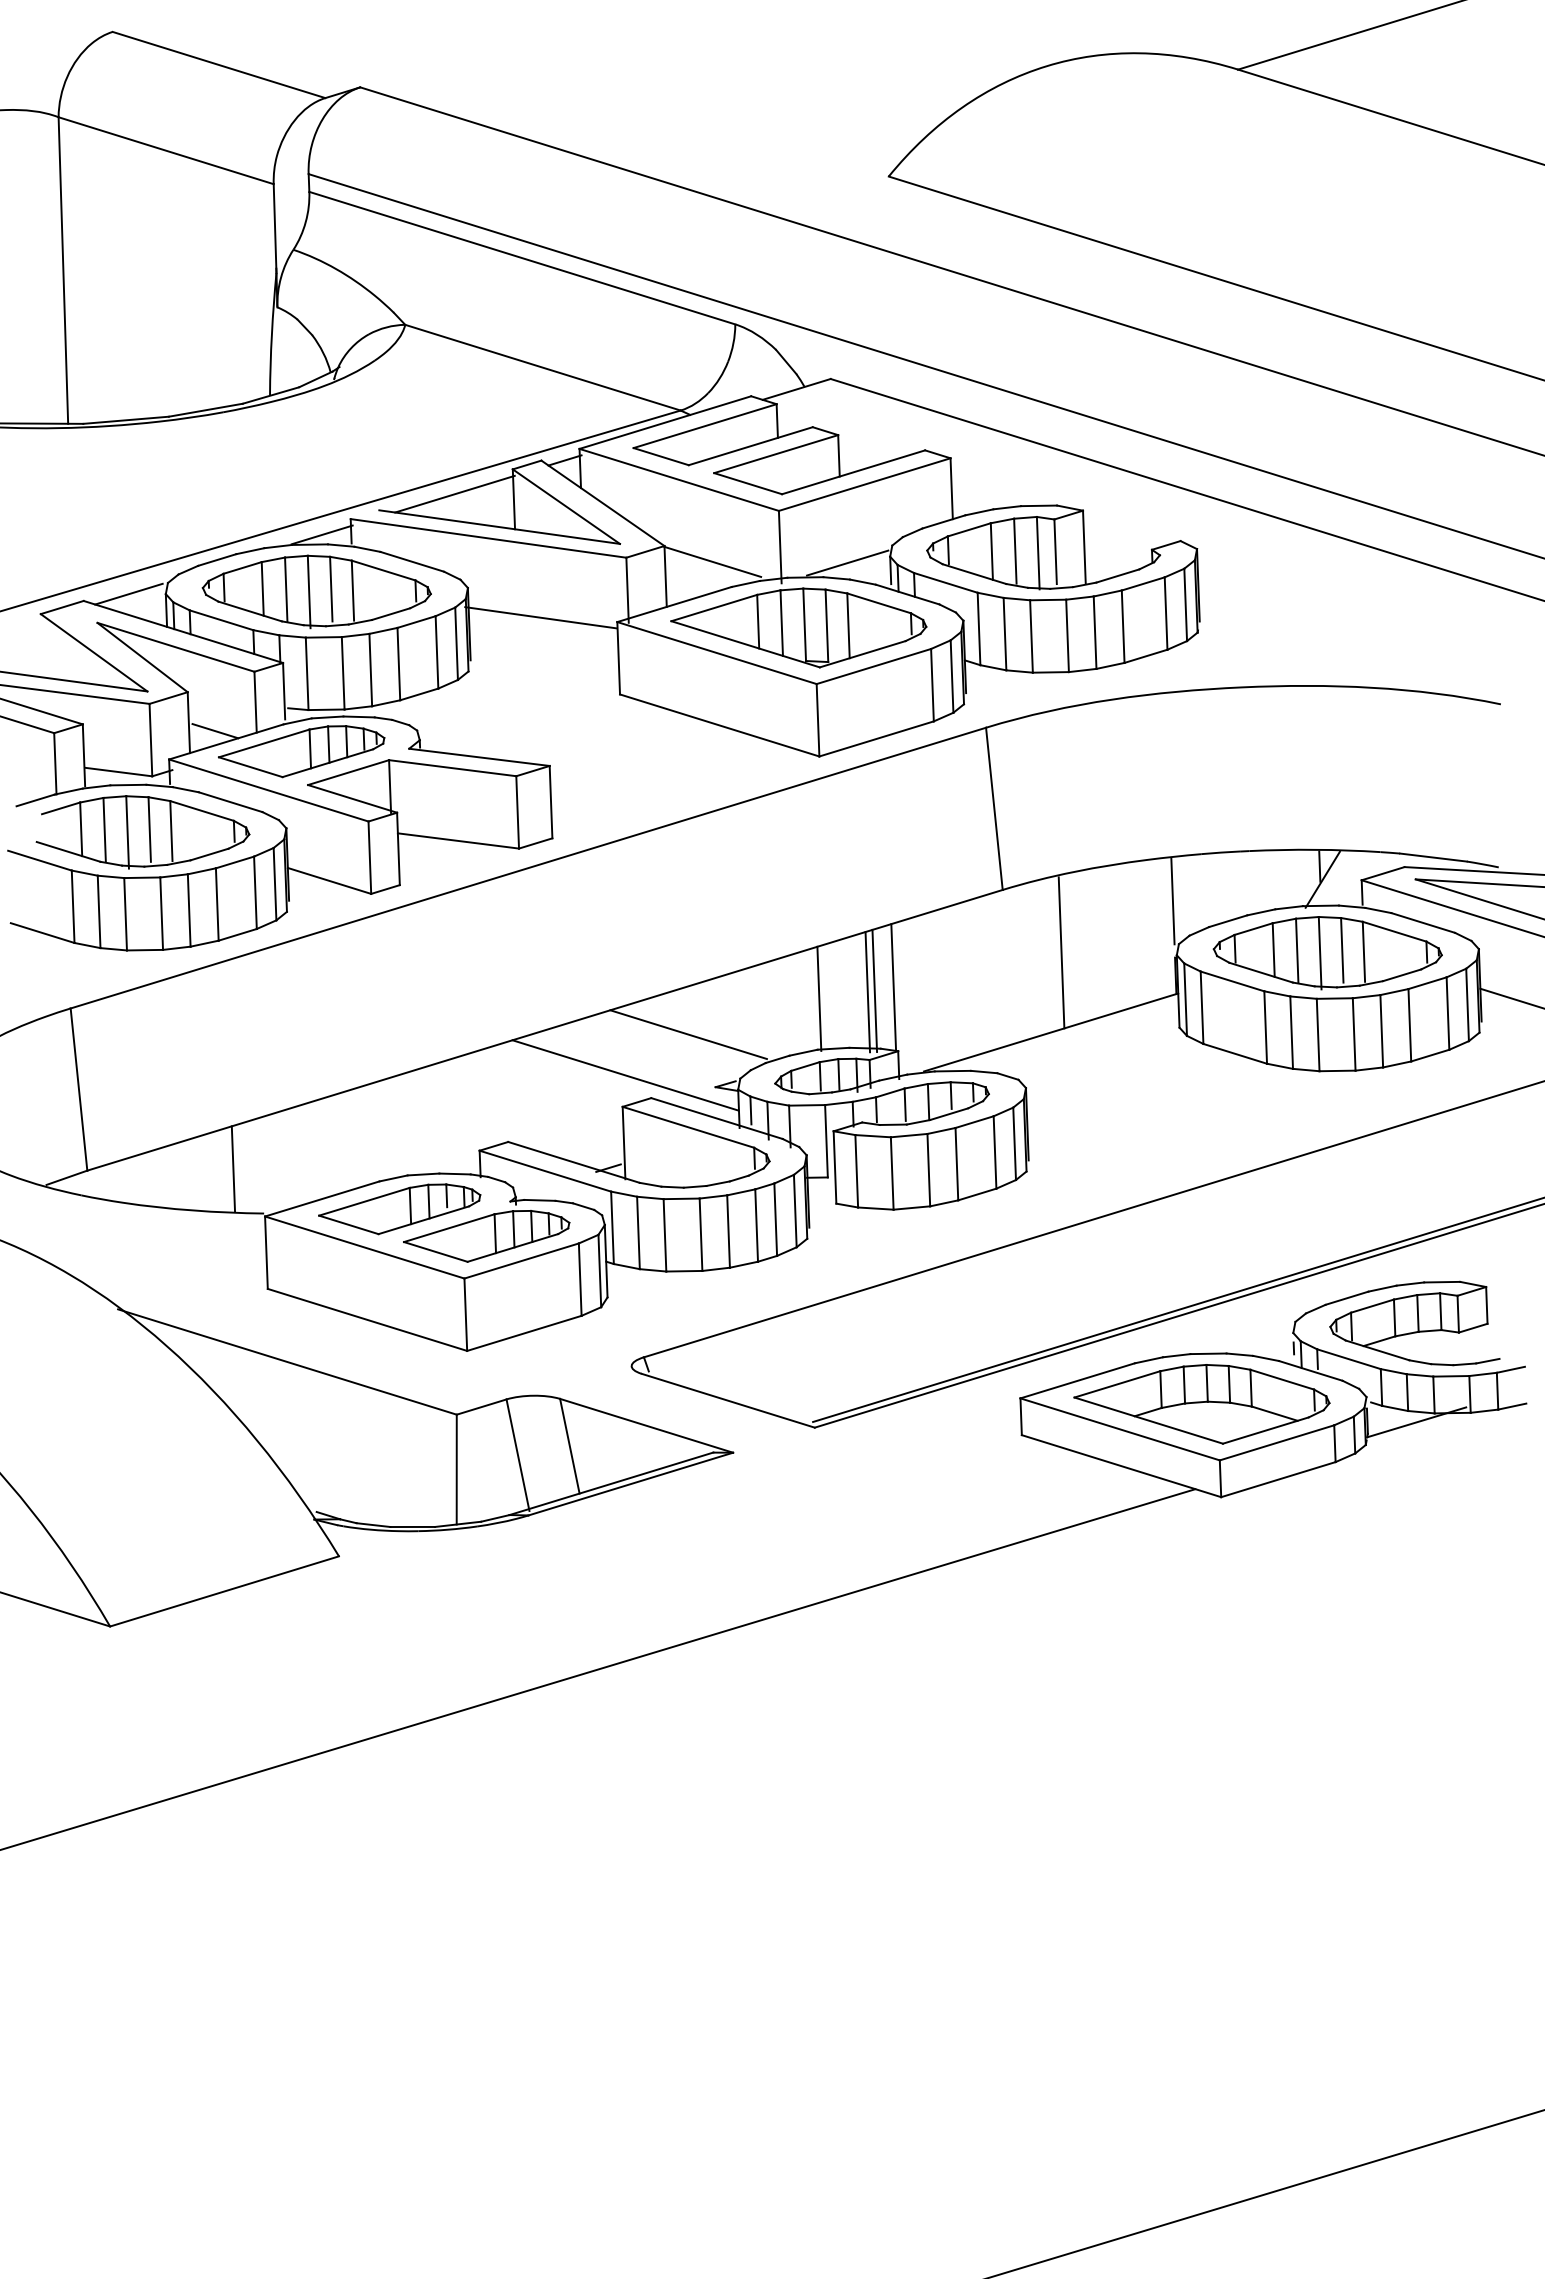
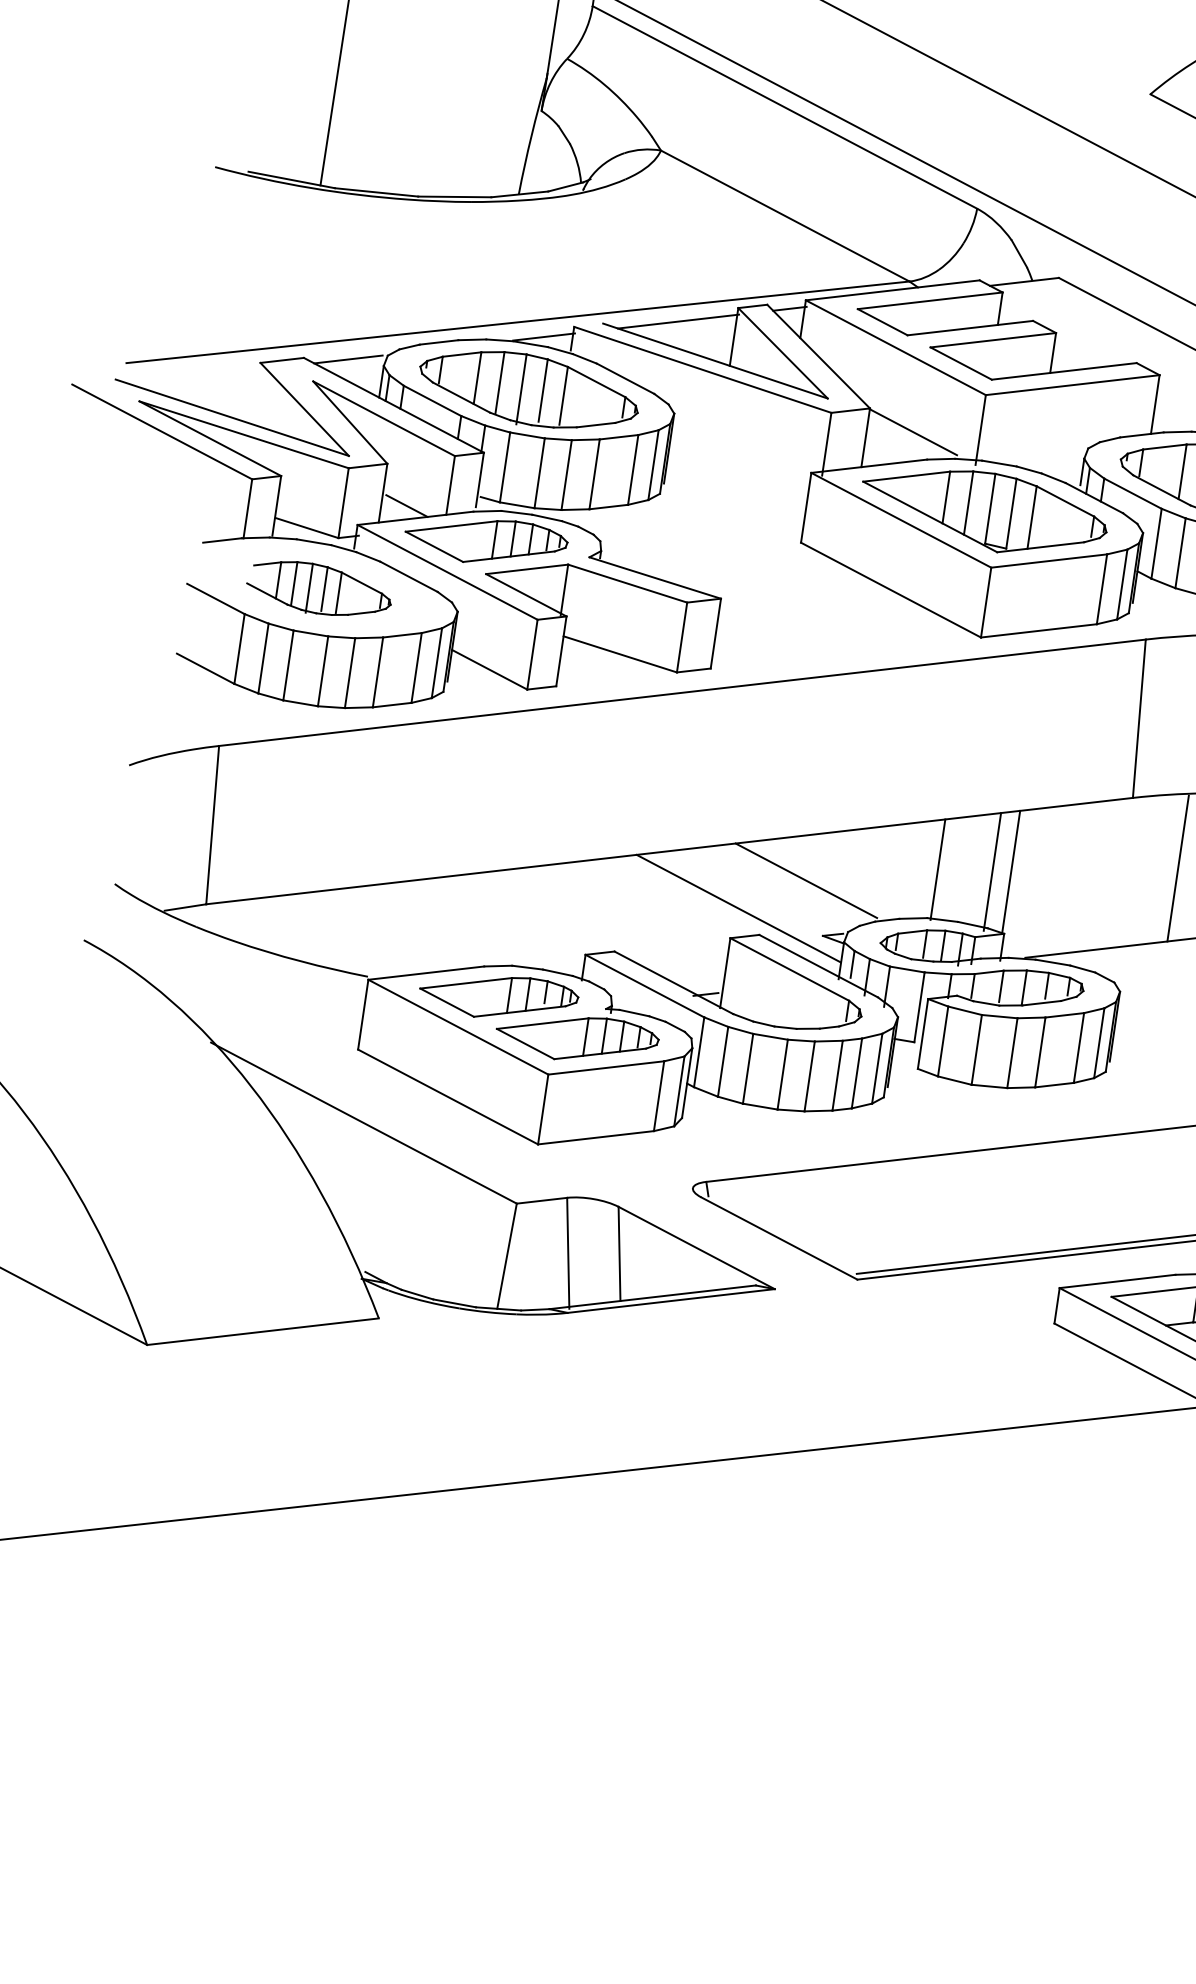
line: (847, 562) -> (1042, 456), removed
line: (540, 617) -> (738, 454), removed
part: (142, 832) -> (319, 590), size x0.7
line: (867, 992) -> (985, 872), removed
line: (233, 1168) -> (346, 928), removed

